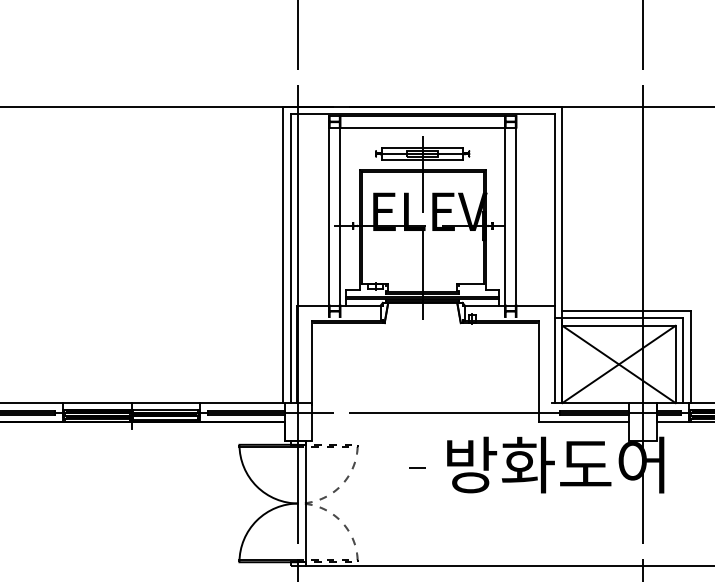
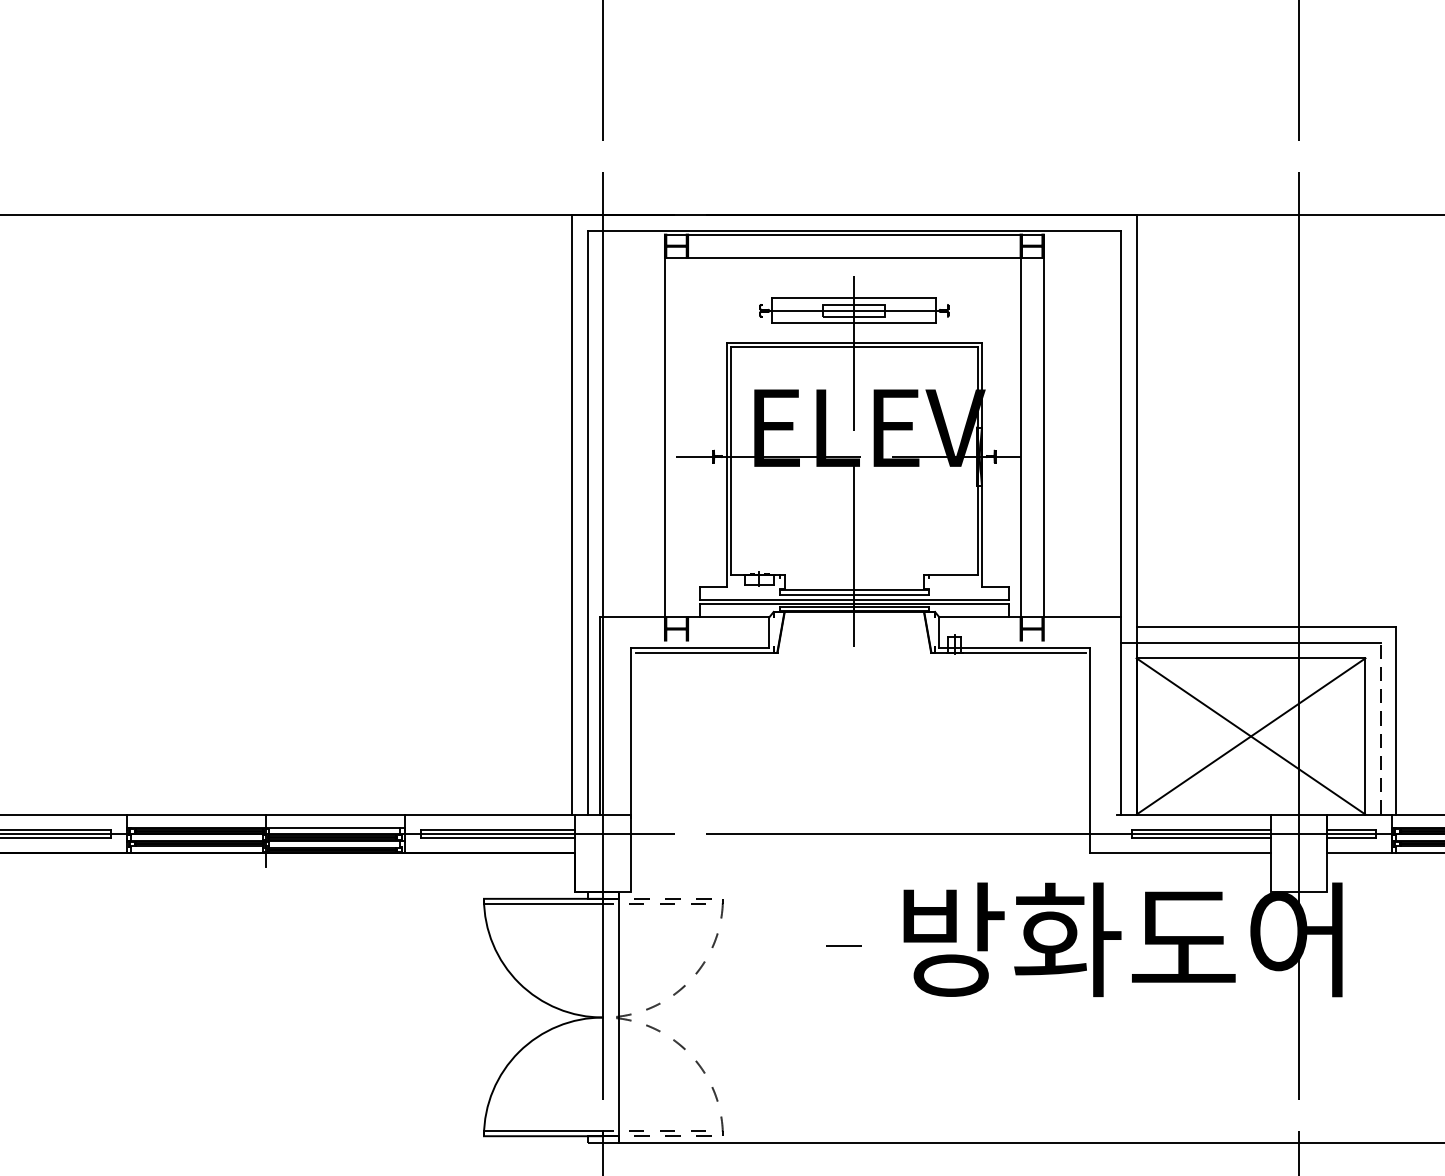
line: (340, 210) -> (688, 425), removed
line: (683, 360) -> (1381, 728), solid -> dashed

